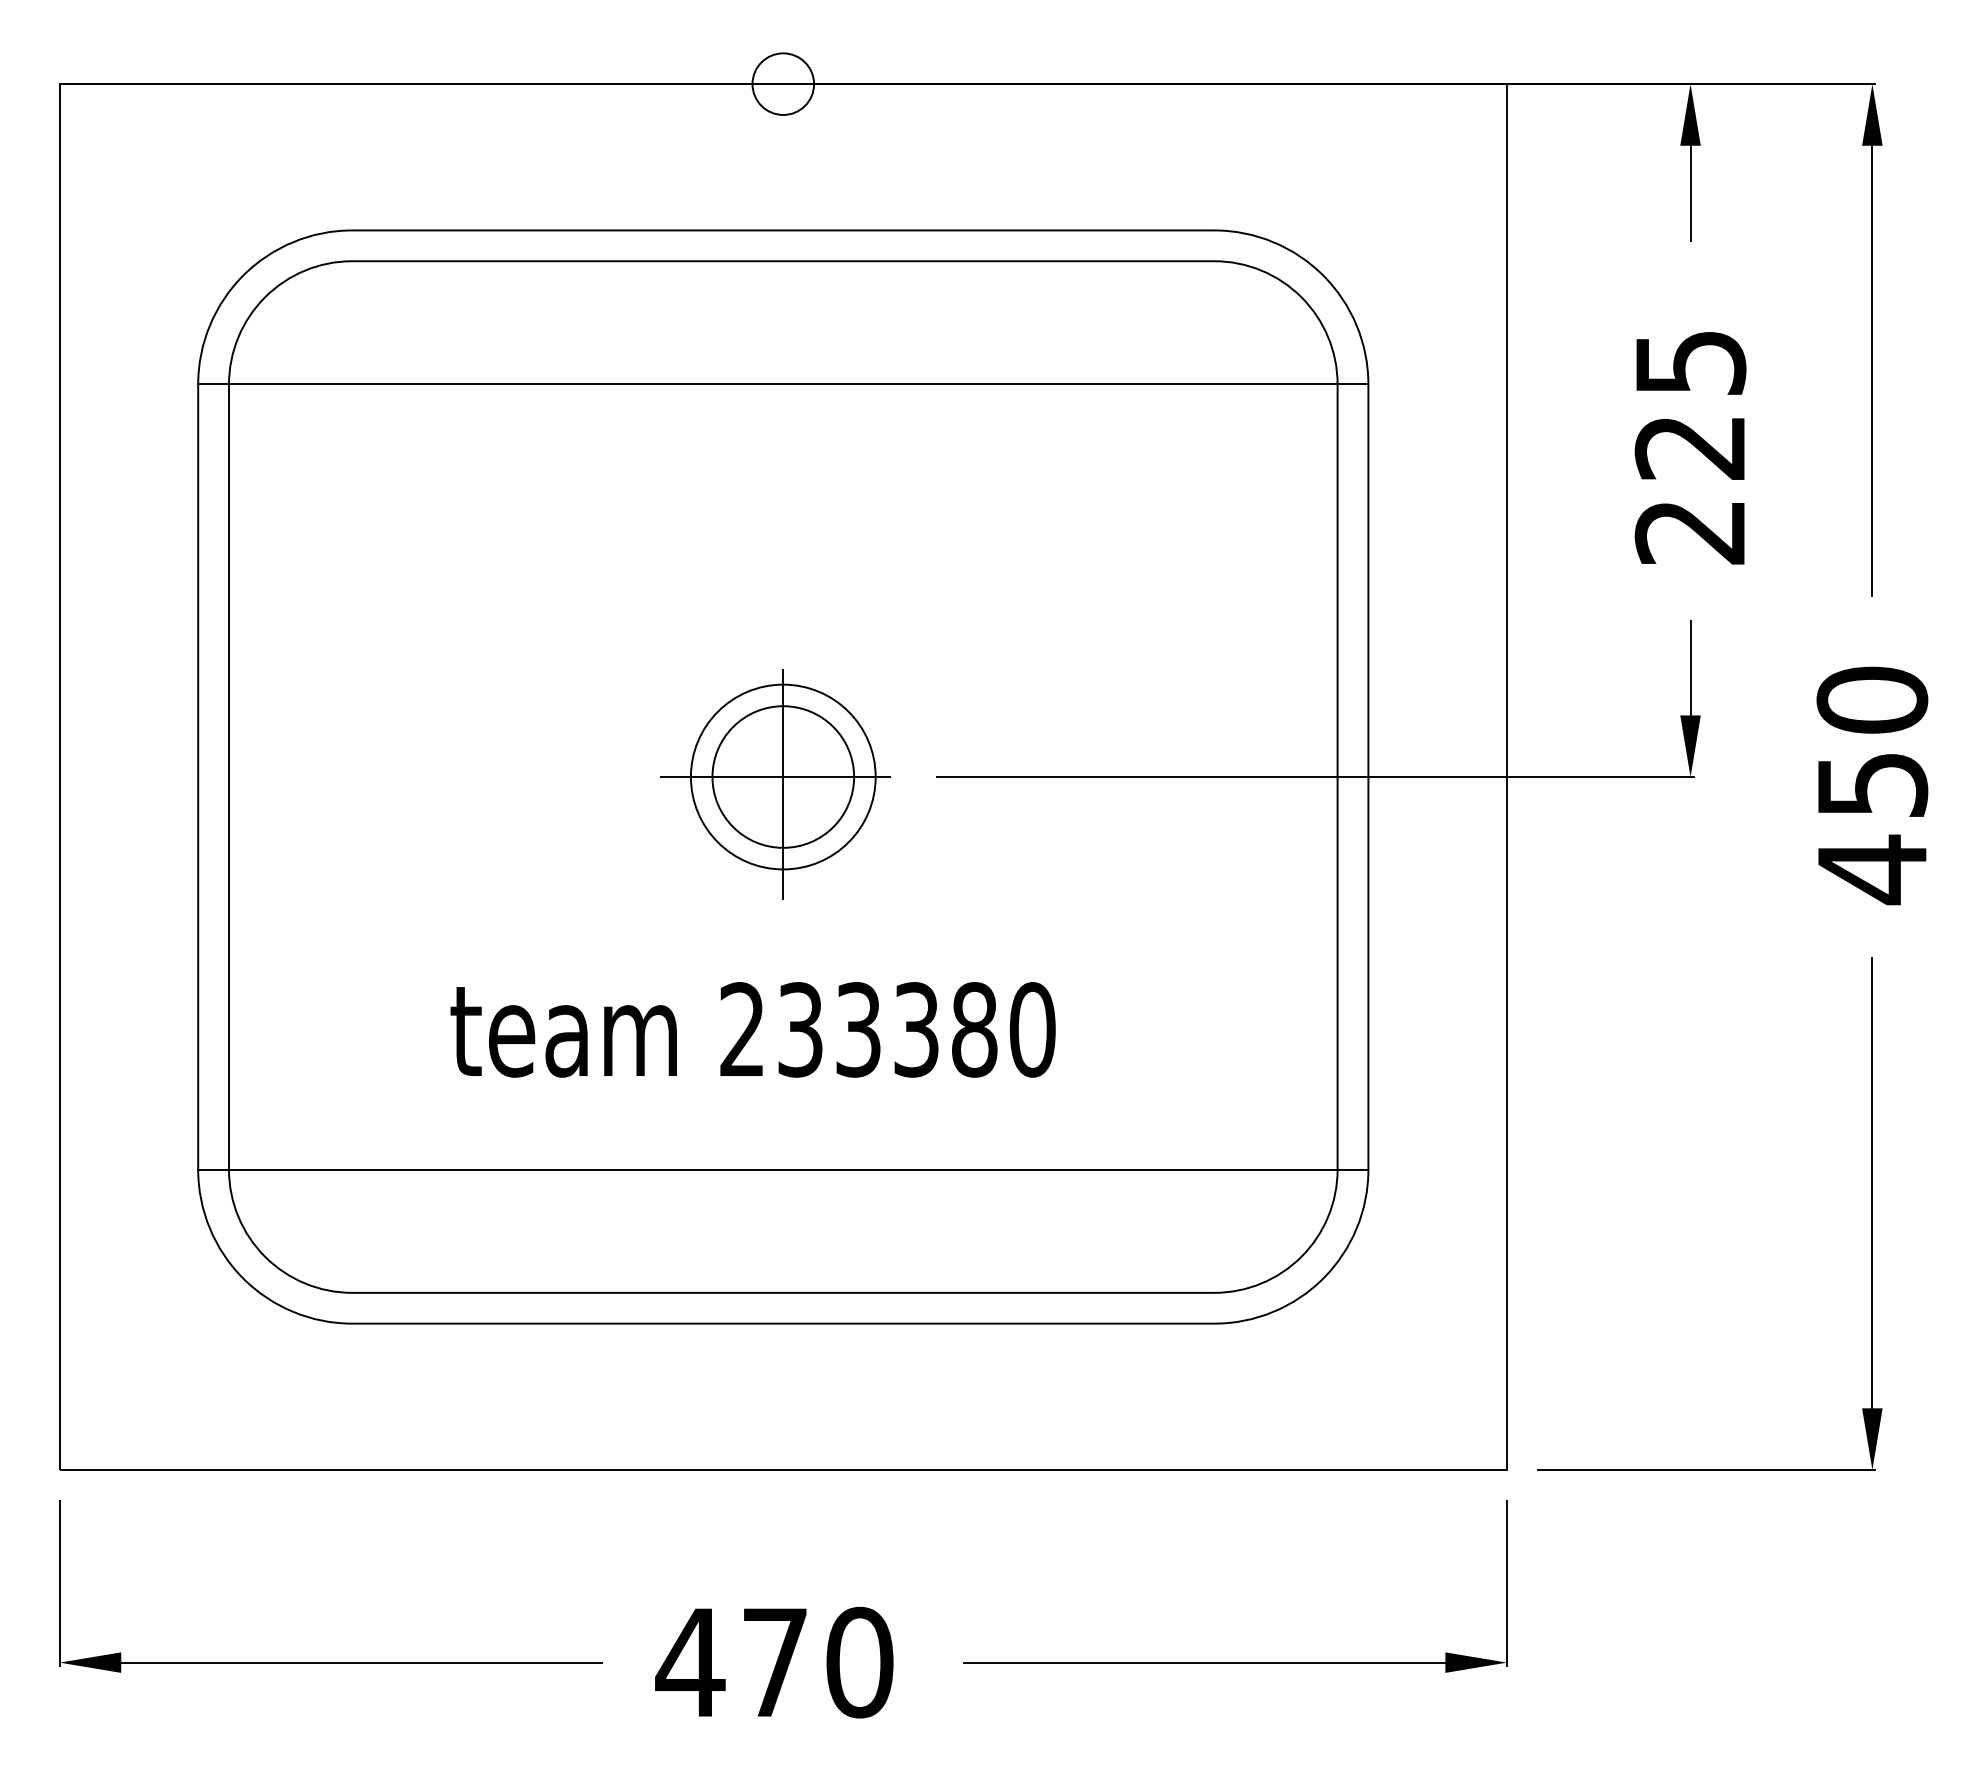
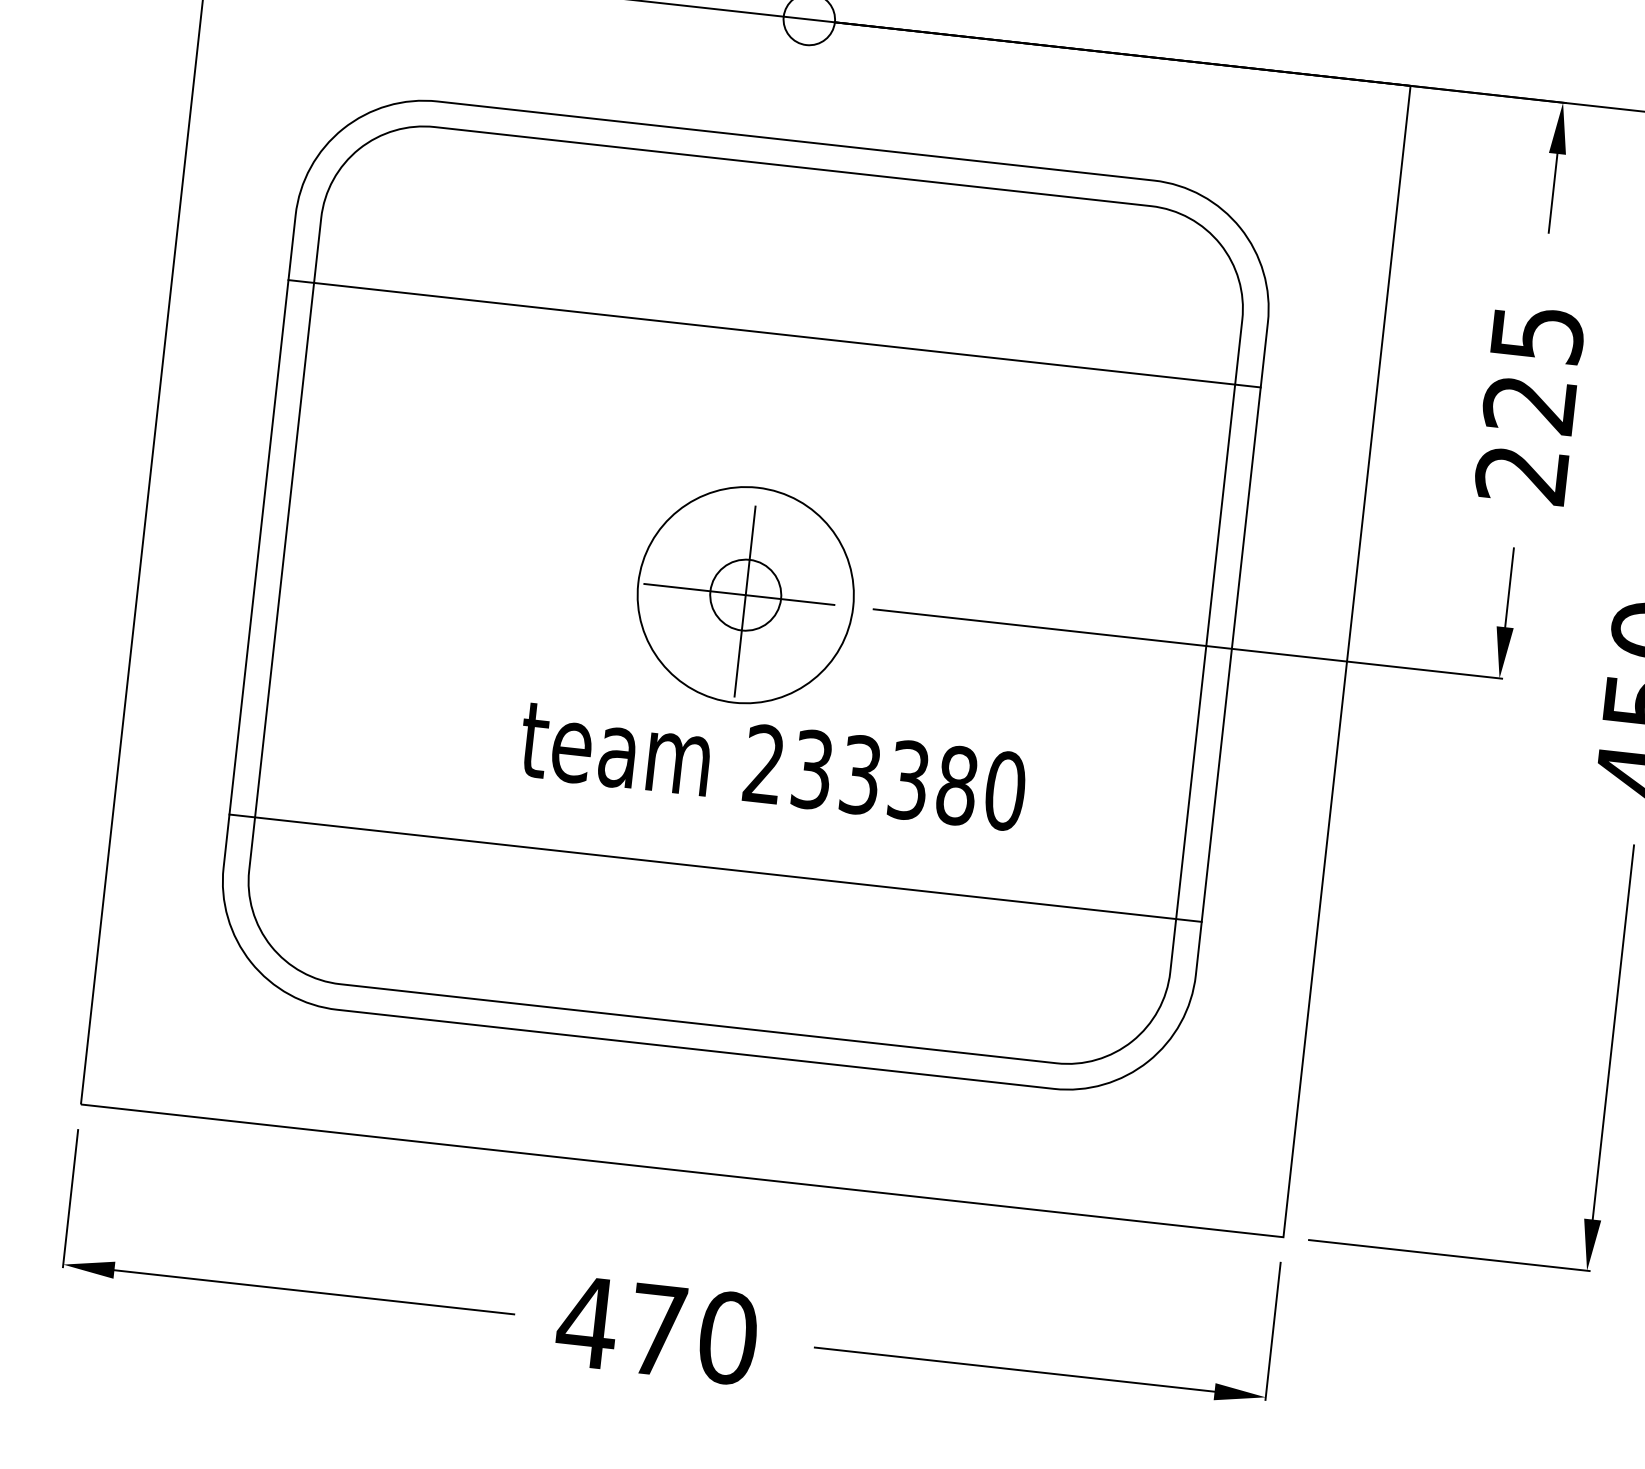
line: (783, 384) -> (774, 333), moved
circle: (782, 776) -> (745, 594), size x1.4
circle: (783, 776) -> (745, 594), size x0.6
text: (752, 1029) -> (772, 765), moved
line: (783, 1169) -> (715, 868), moved

